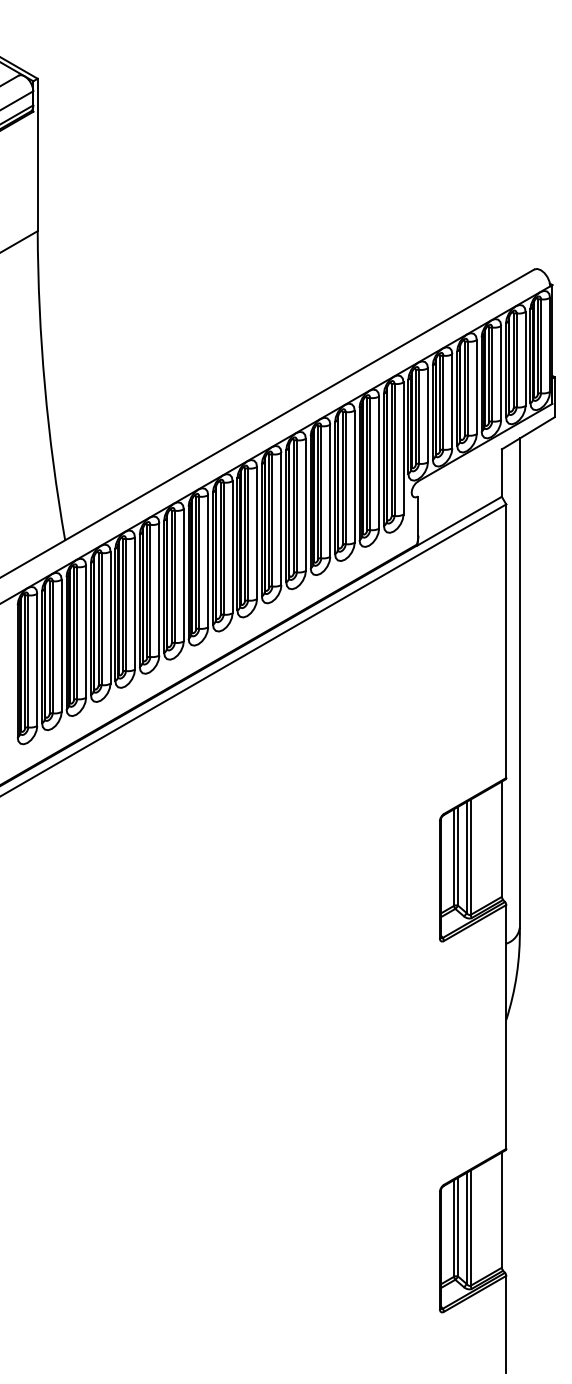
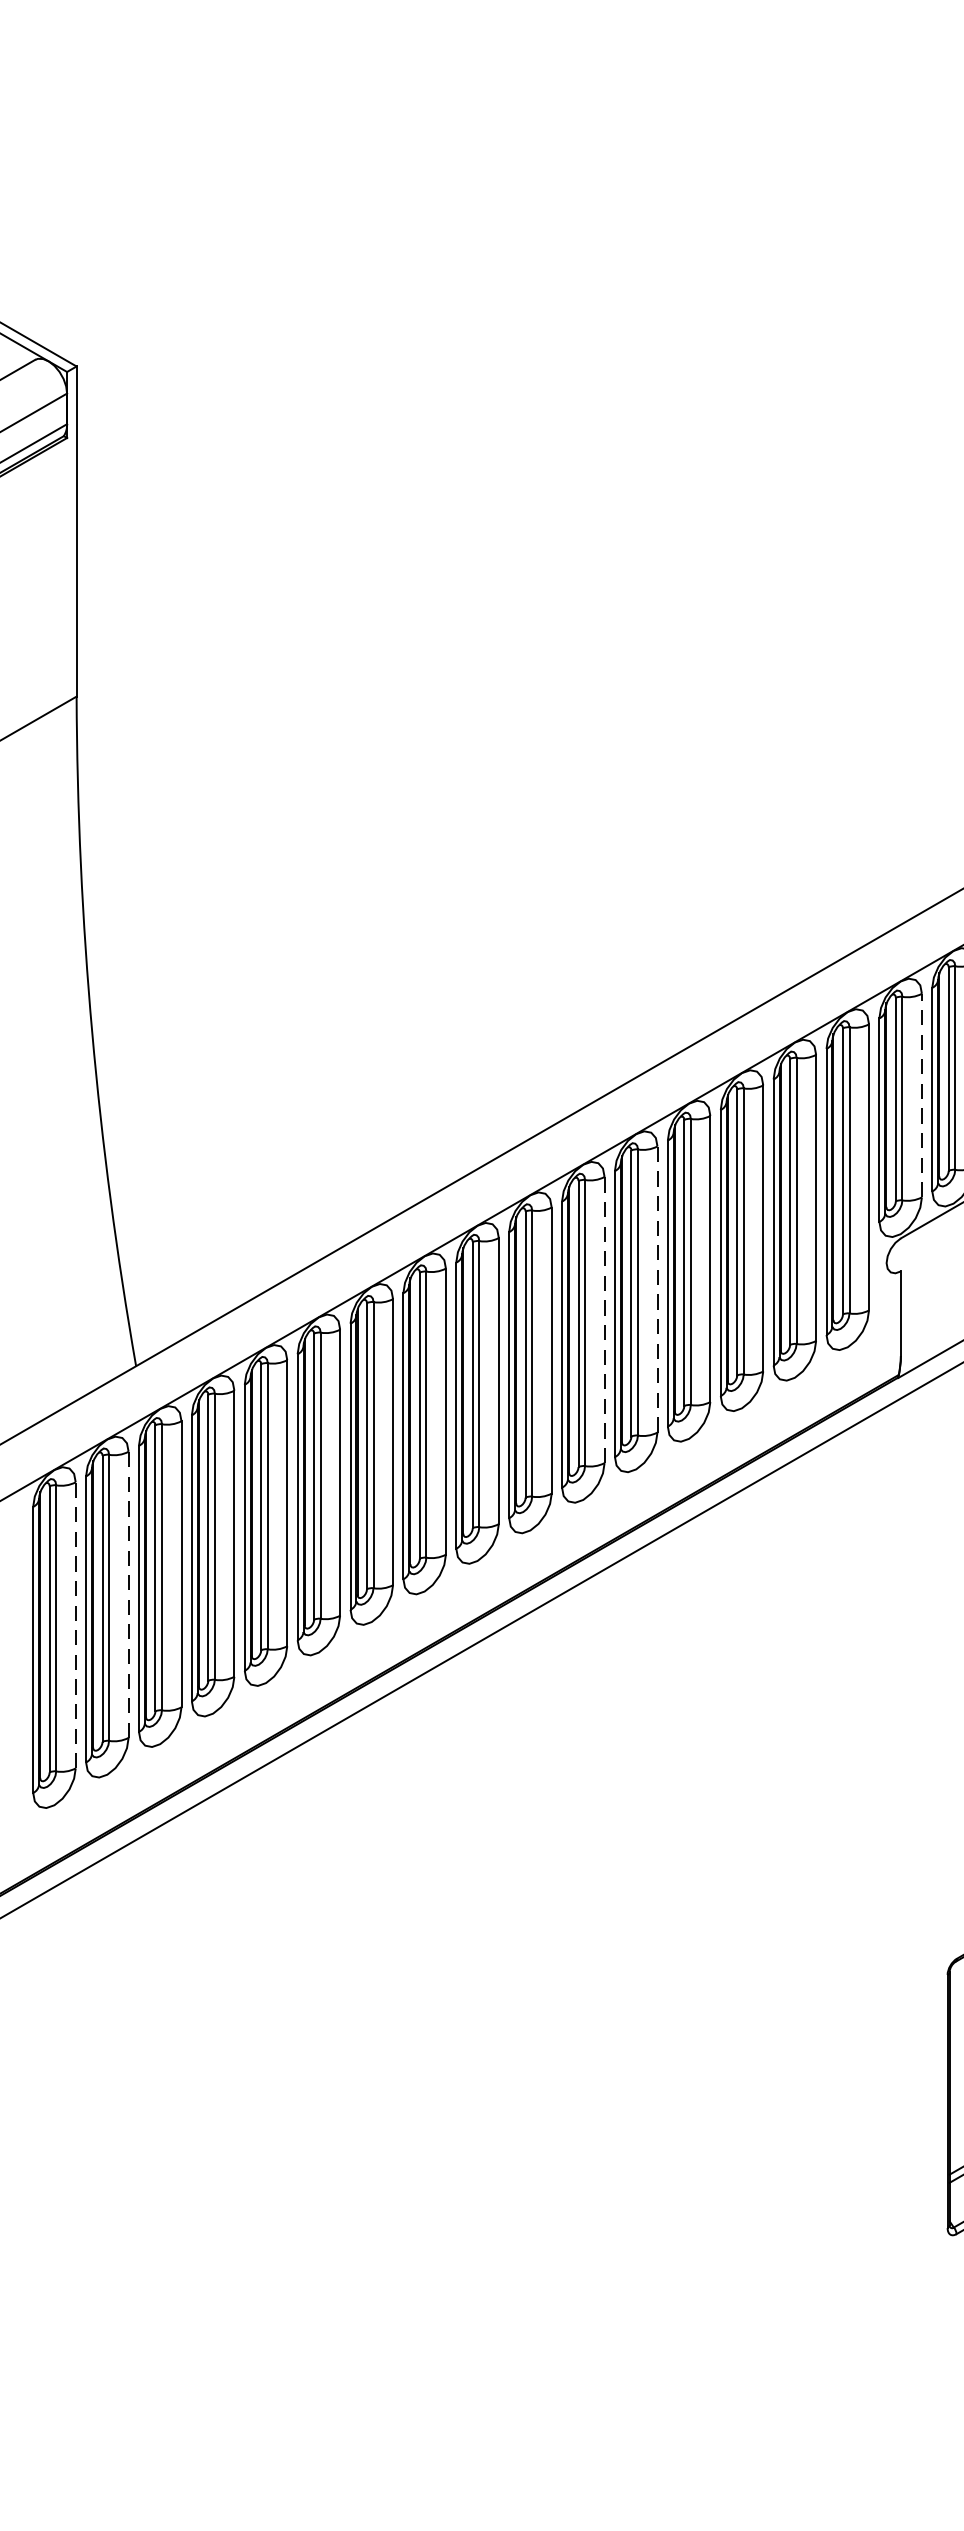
line: (427, 415) -> (920, 1095), solid -> dashed
line: (305, 504) -> (656, 1288), solid -> dashed
line: (281, 518) -> (604, 1318), solid -> dashed
line: (61, 645) -> (128, 1594), solid -> dashed
line: (37, 659) -> (76, 1624), solid -> dashed

